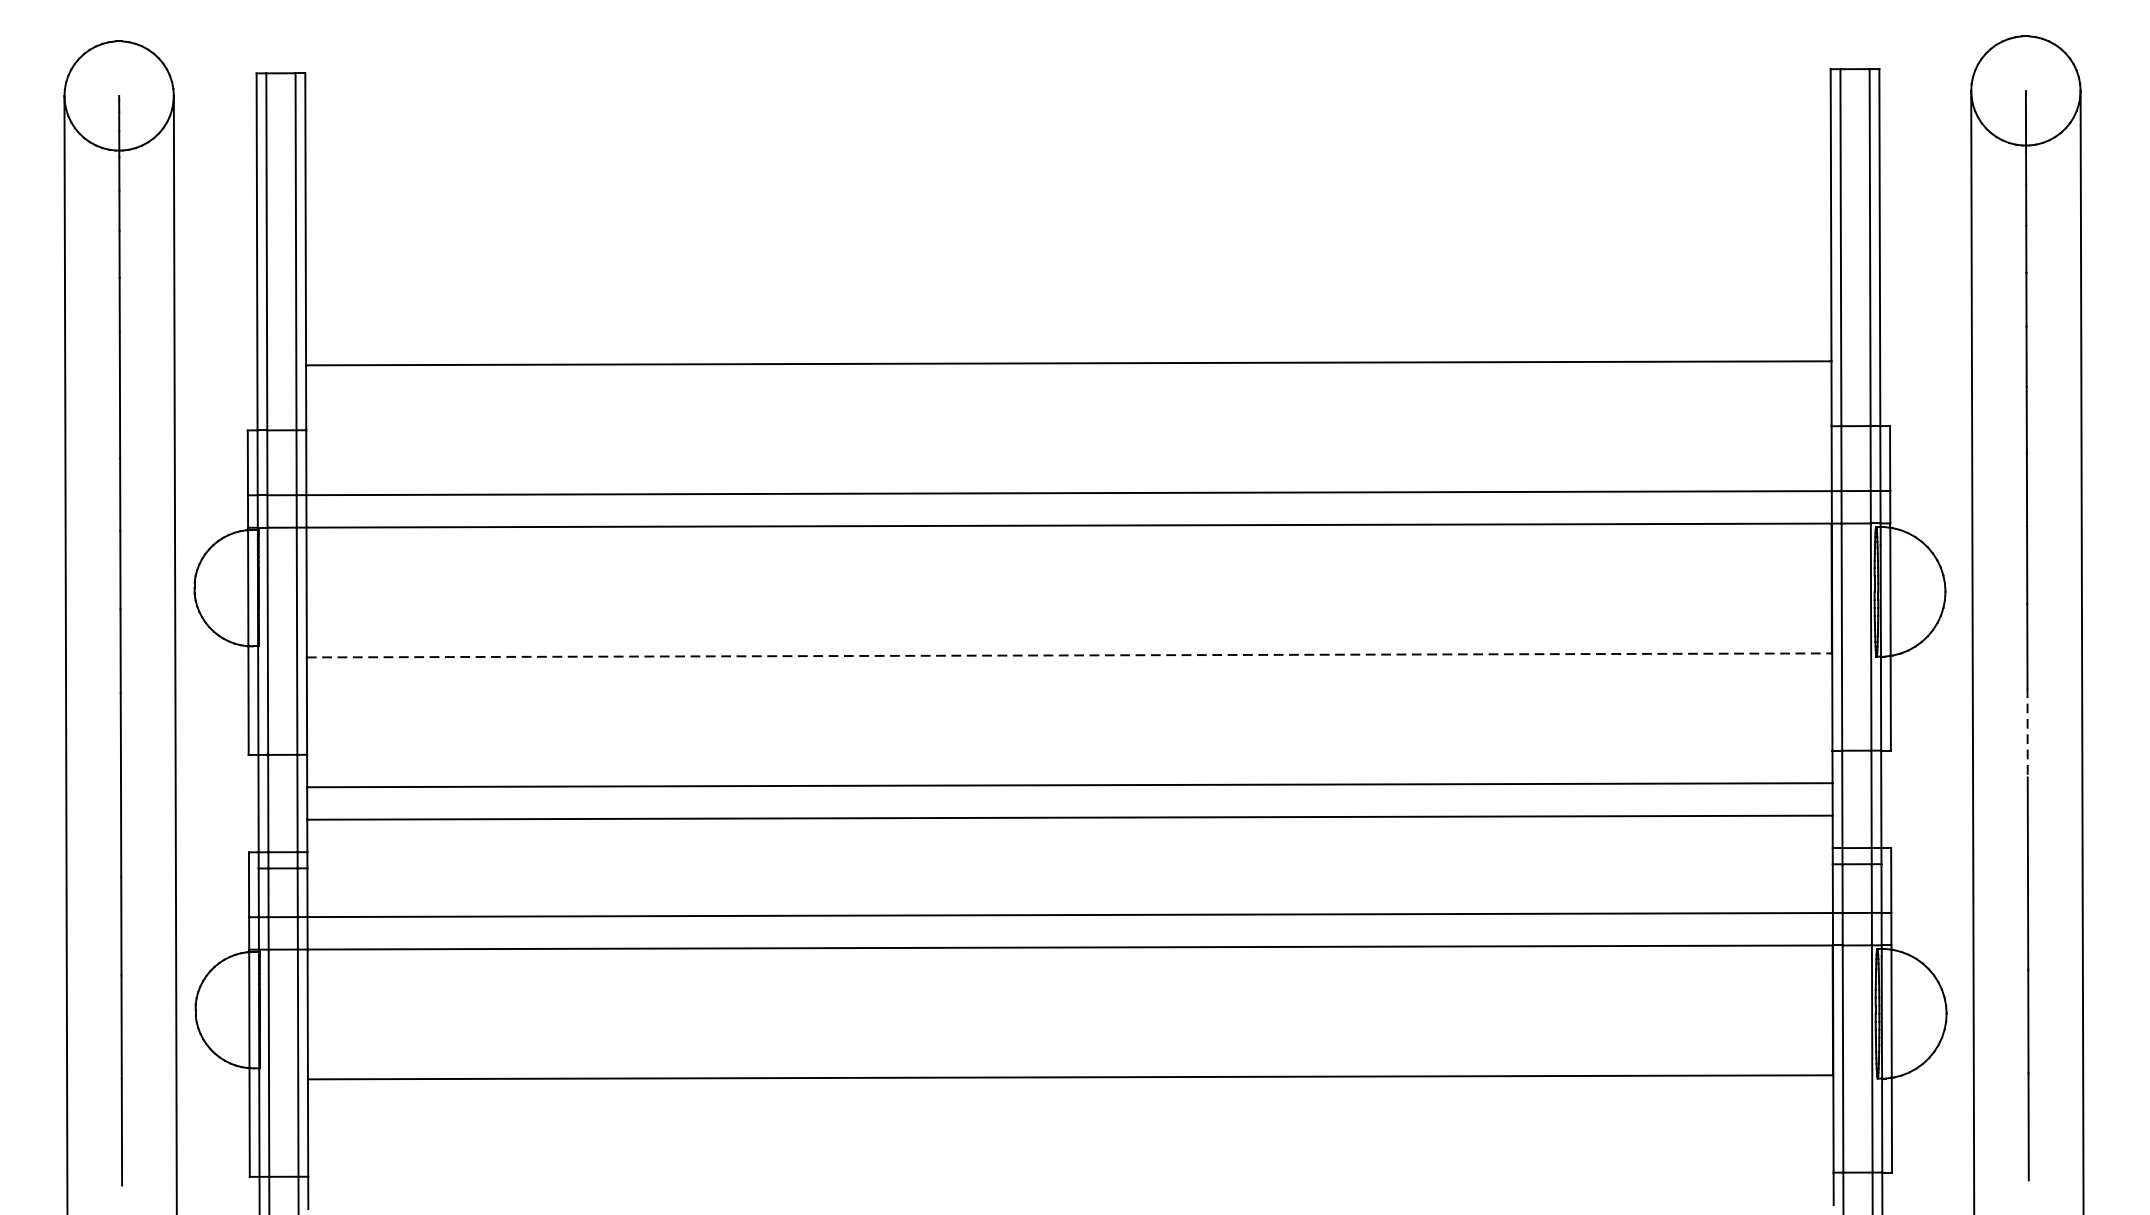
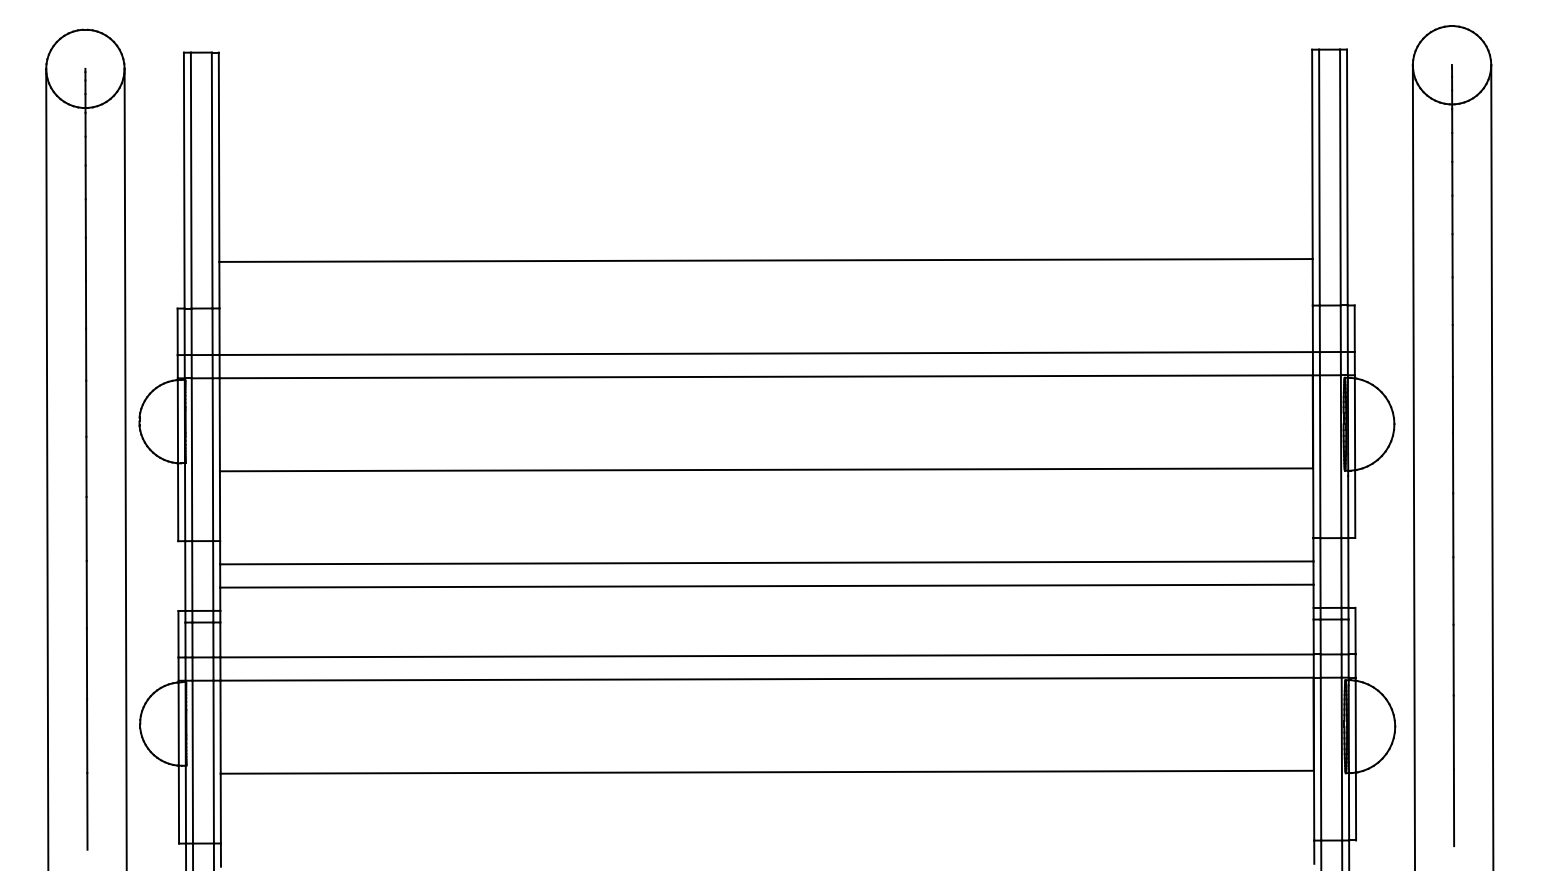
line: (1069, 654) -> (766, 469), dashed -> solid
line: (2027, 733) -> (1453, 525), dashed -> solid

